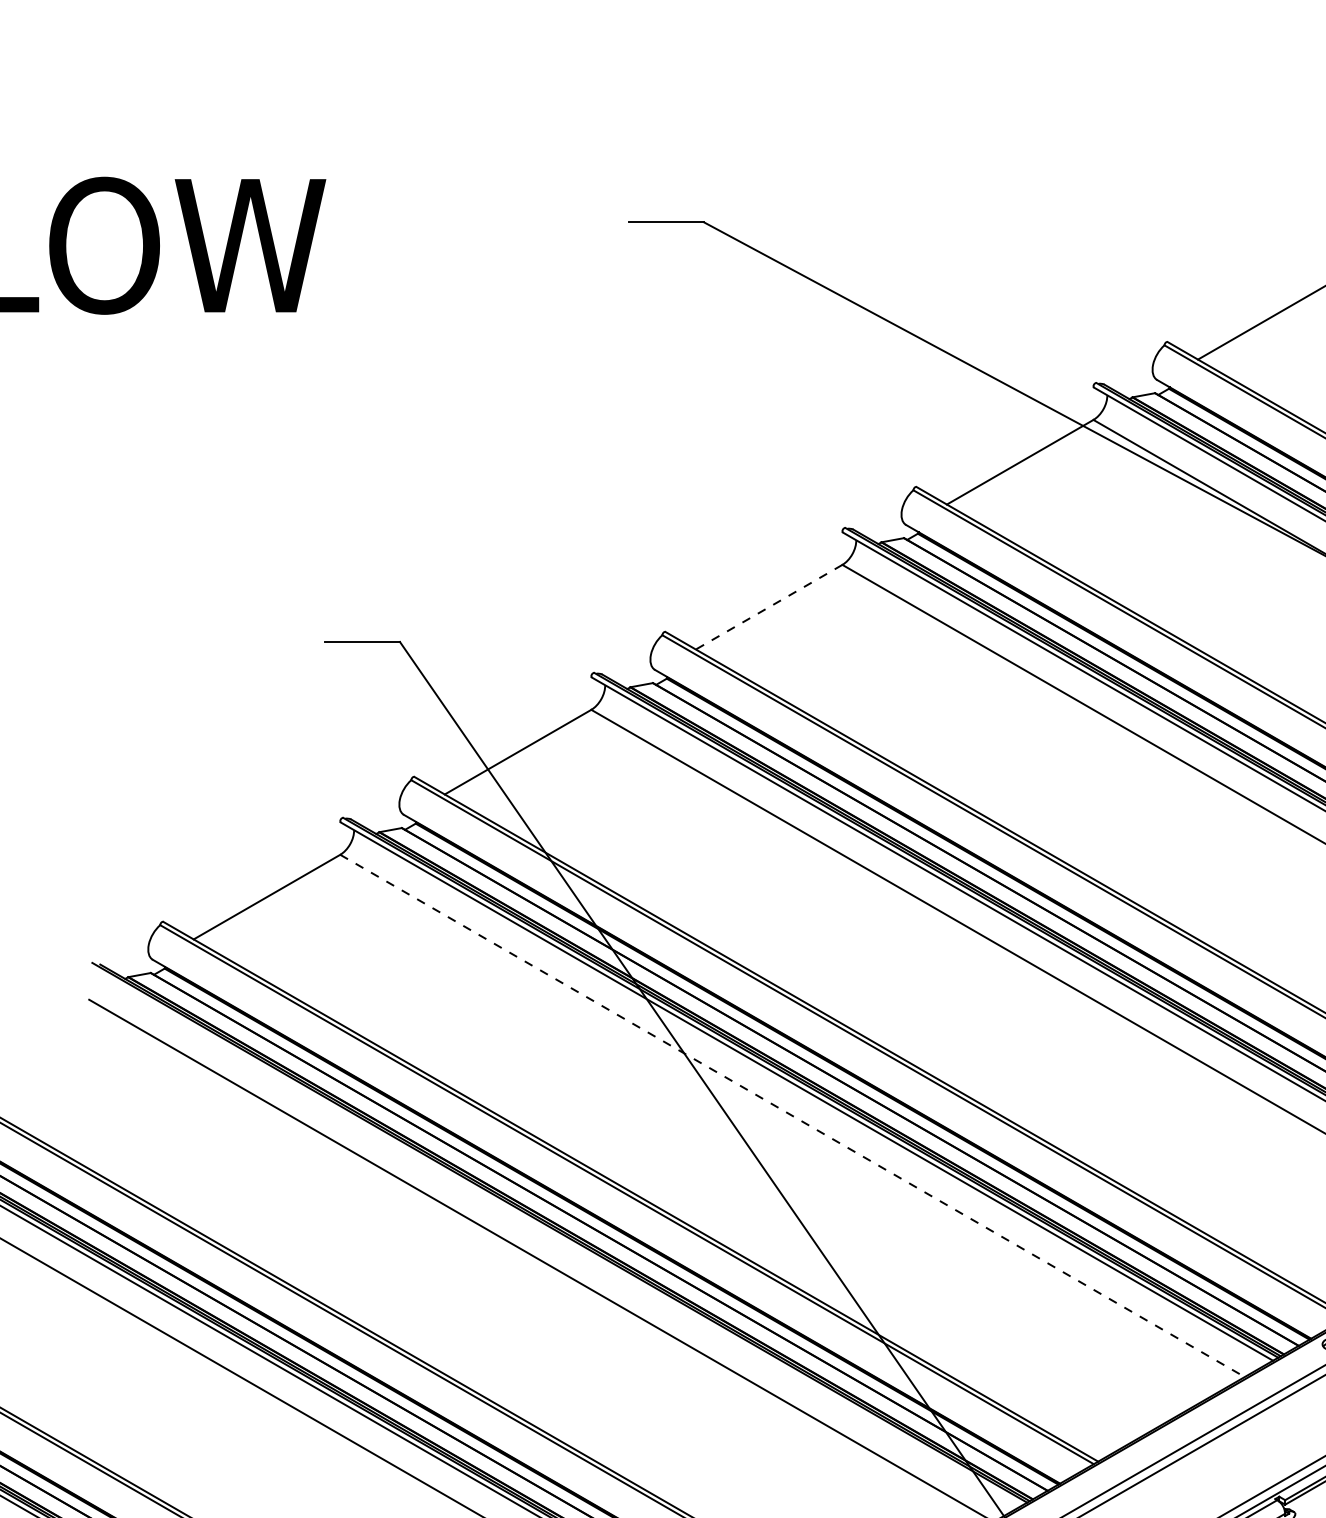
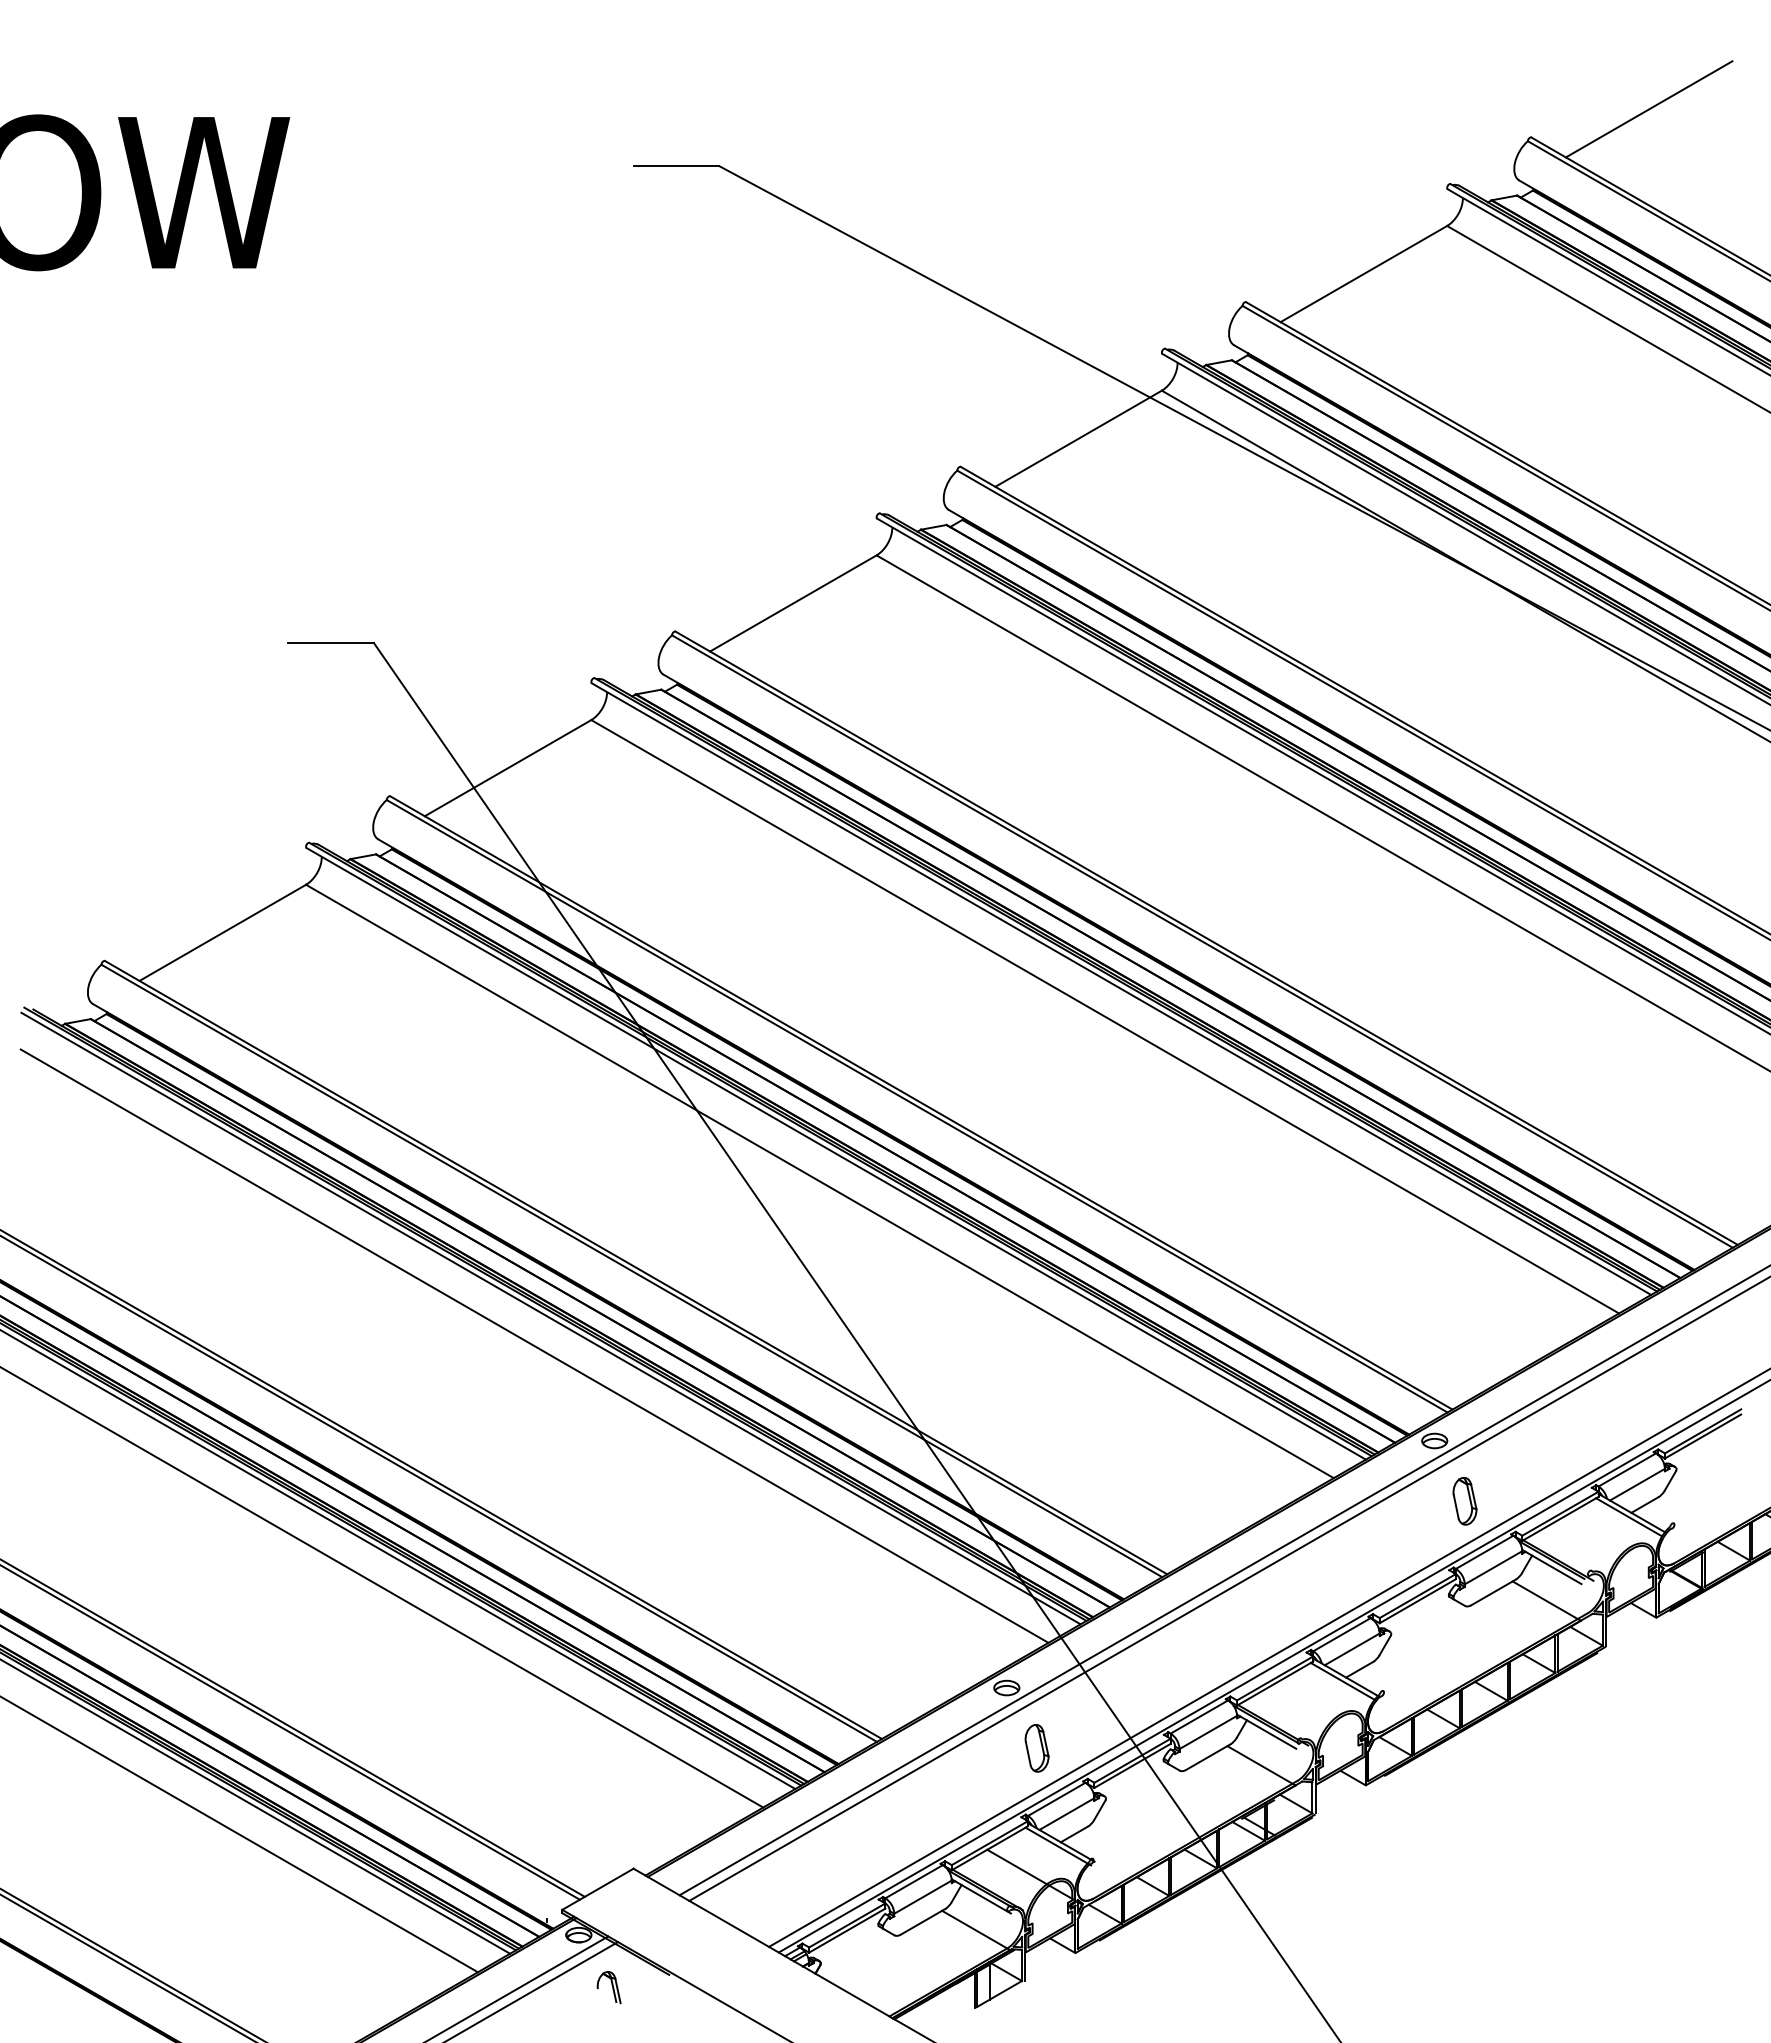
line: (768, 607) -> (792, 603), dashed -> solid
line: (793, 1115) -> (820, 1181), dashed -> solid
line: (555, 1236) -> (550, 1318), added

